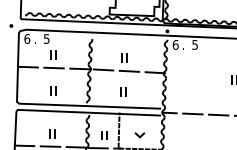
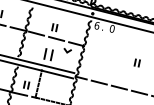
text: (195, 44) -> (112, 28), 5 -> 0
part: (123, 91) -> (48, 53), size x1.6
line: (139, 135) -> (67, 51), moved

